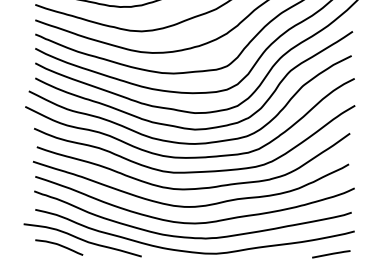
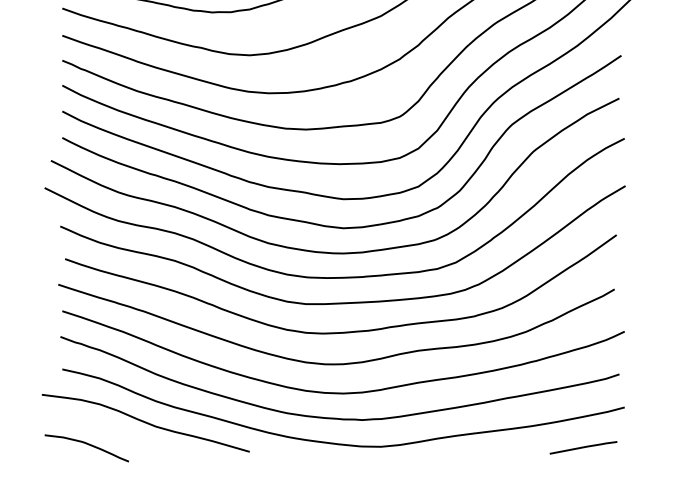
curve: (60, 246) -> (89, 446), moved

